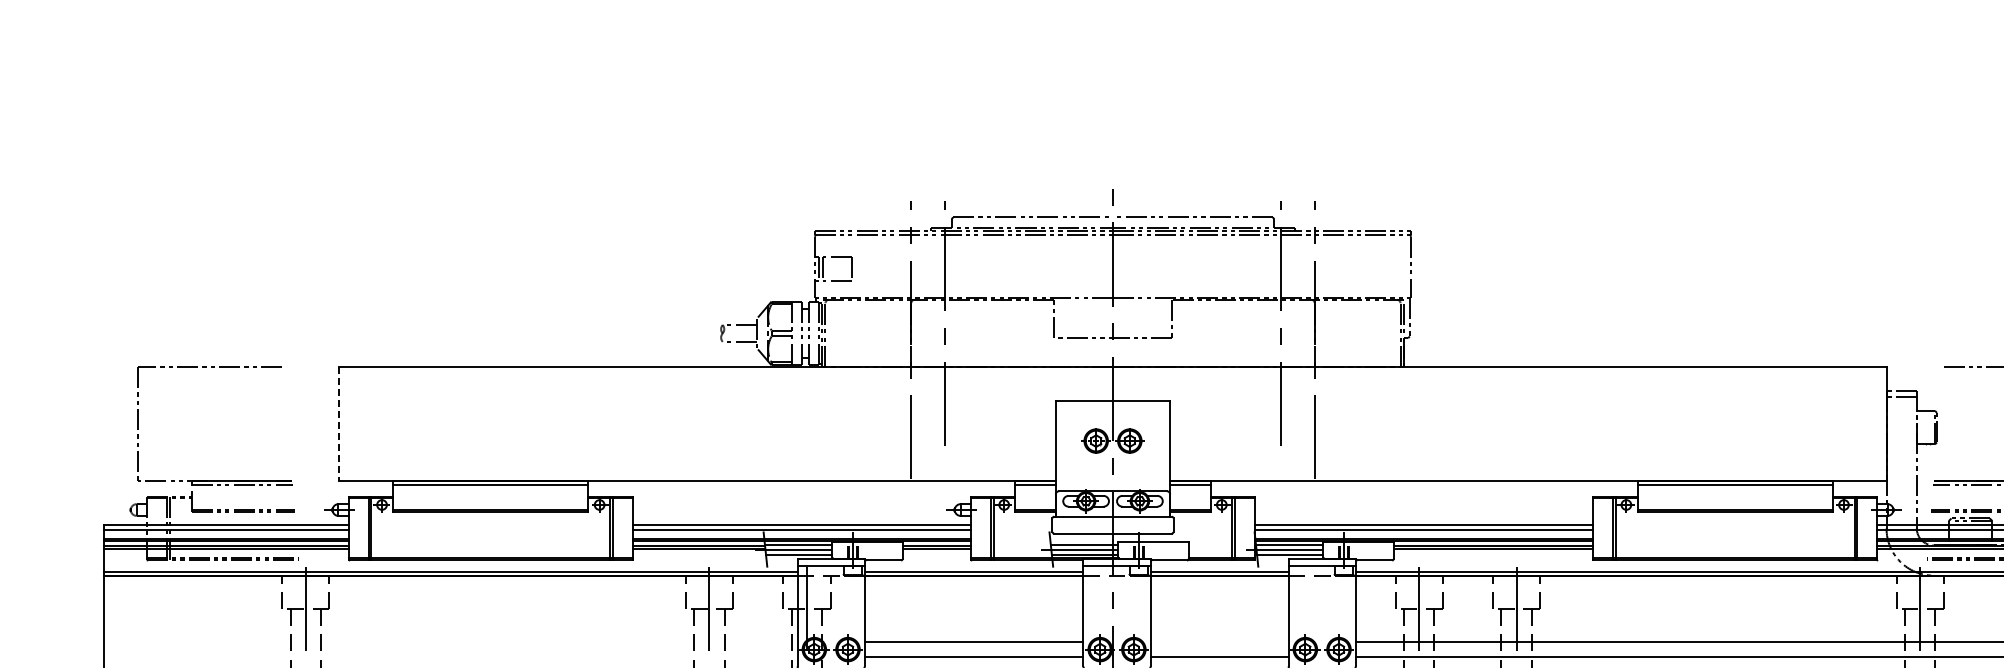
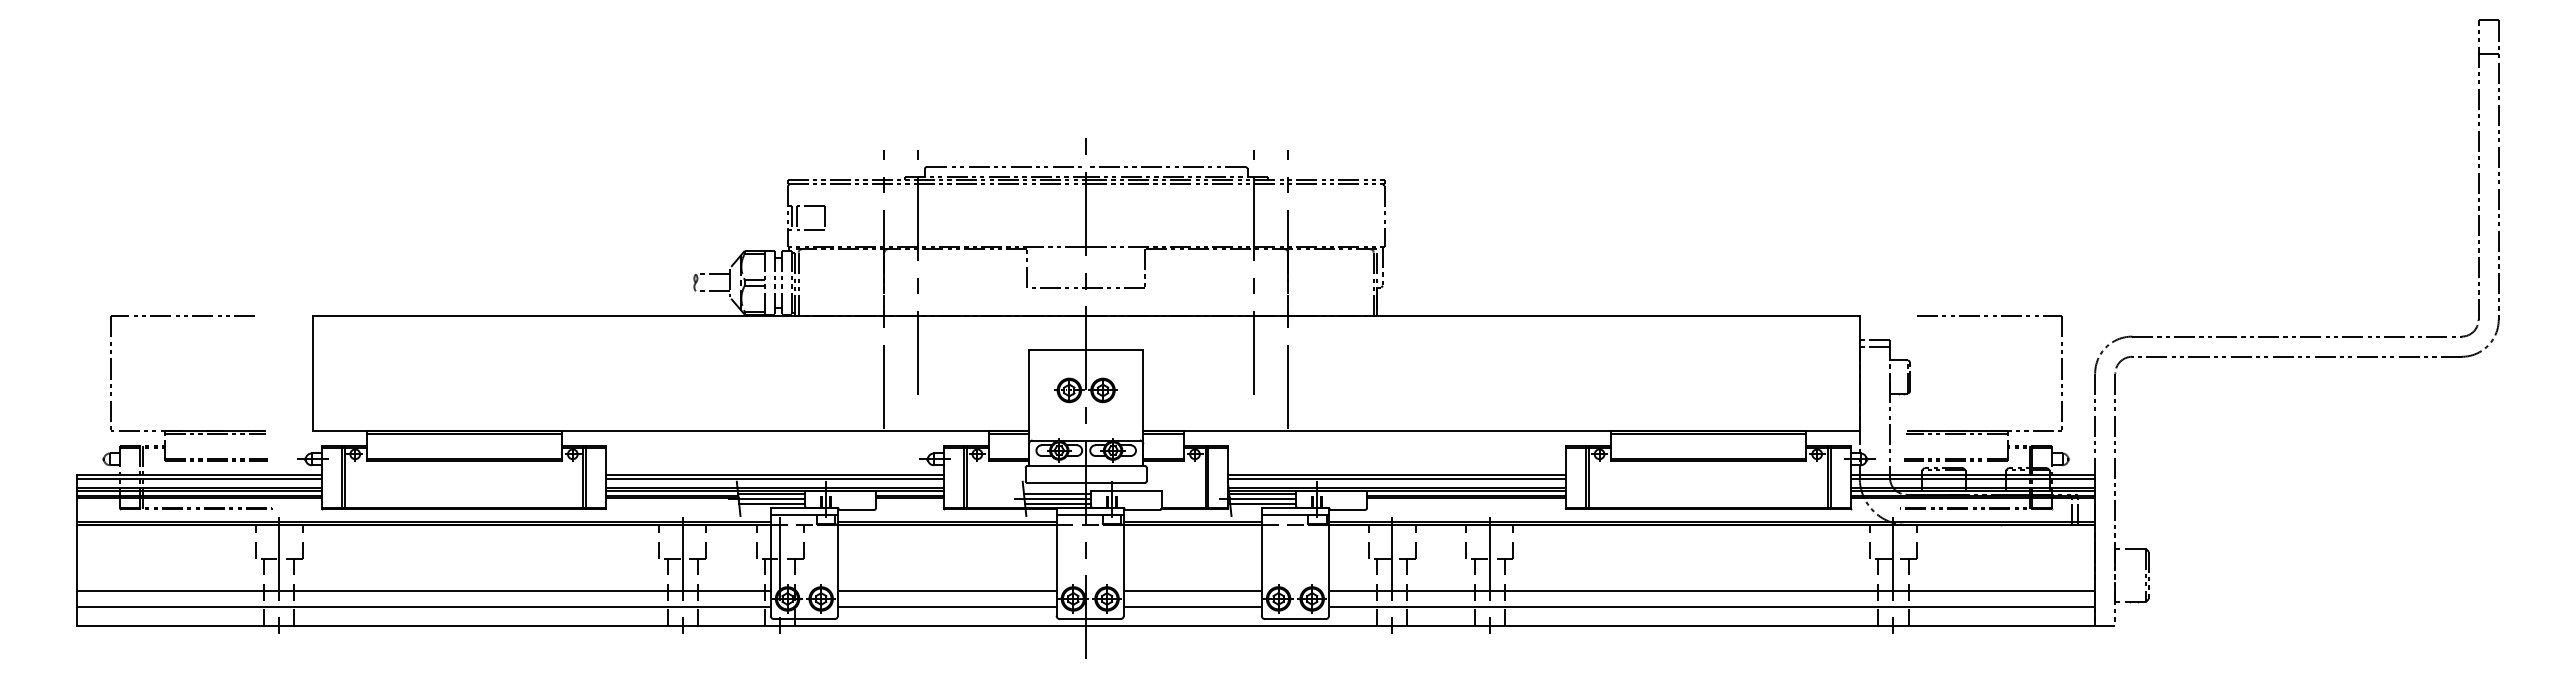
line: (339, 425) -> (312, 374), dashed -> solid
line: (450, 642) -> (423, 591), added
line: (1219, 642) -> (1192, 591), added
line: (450, 657) -> (423, 606), added

